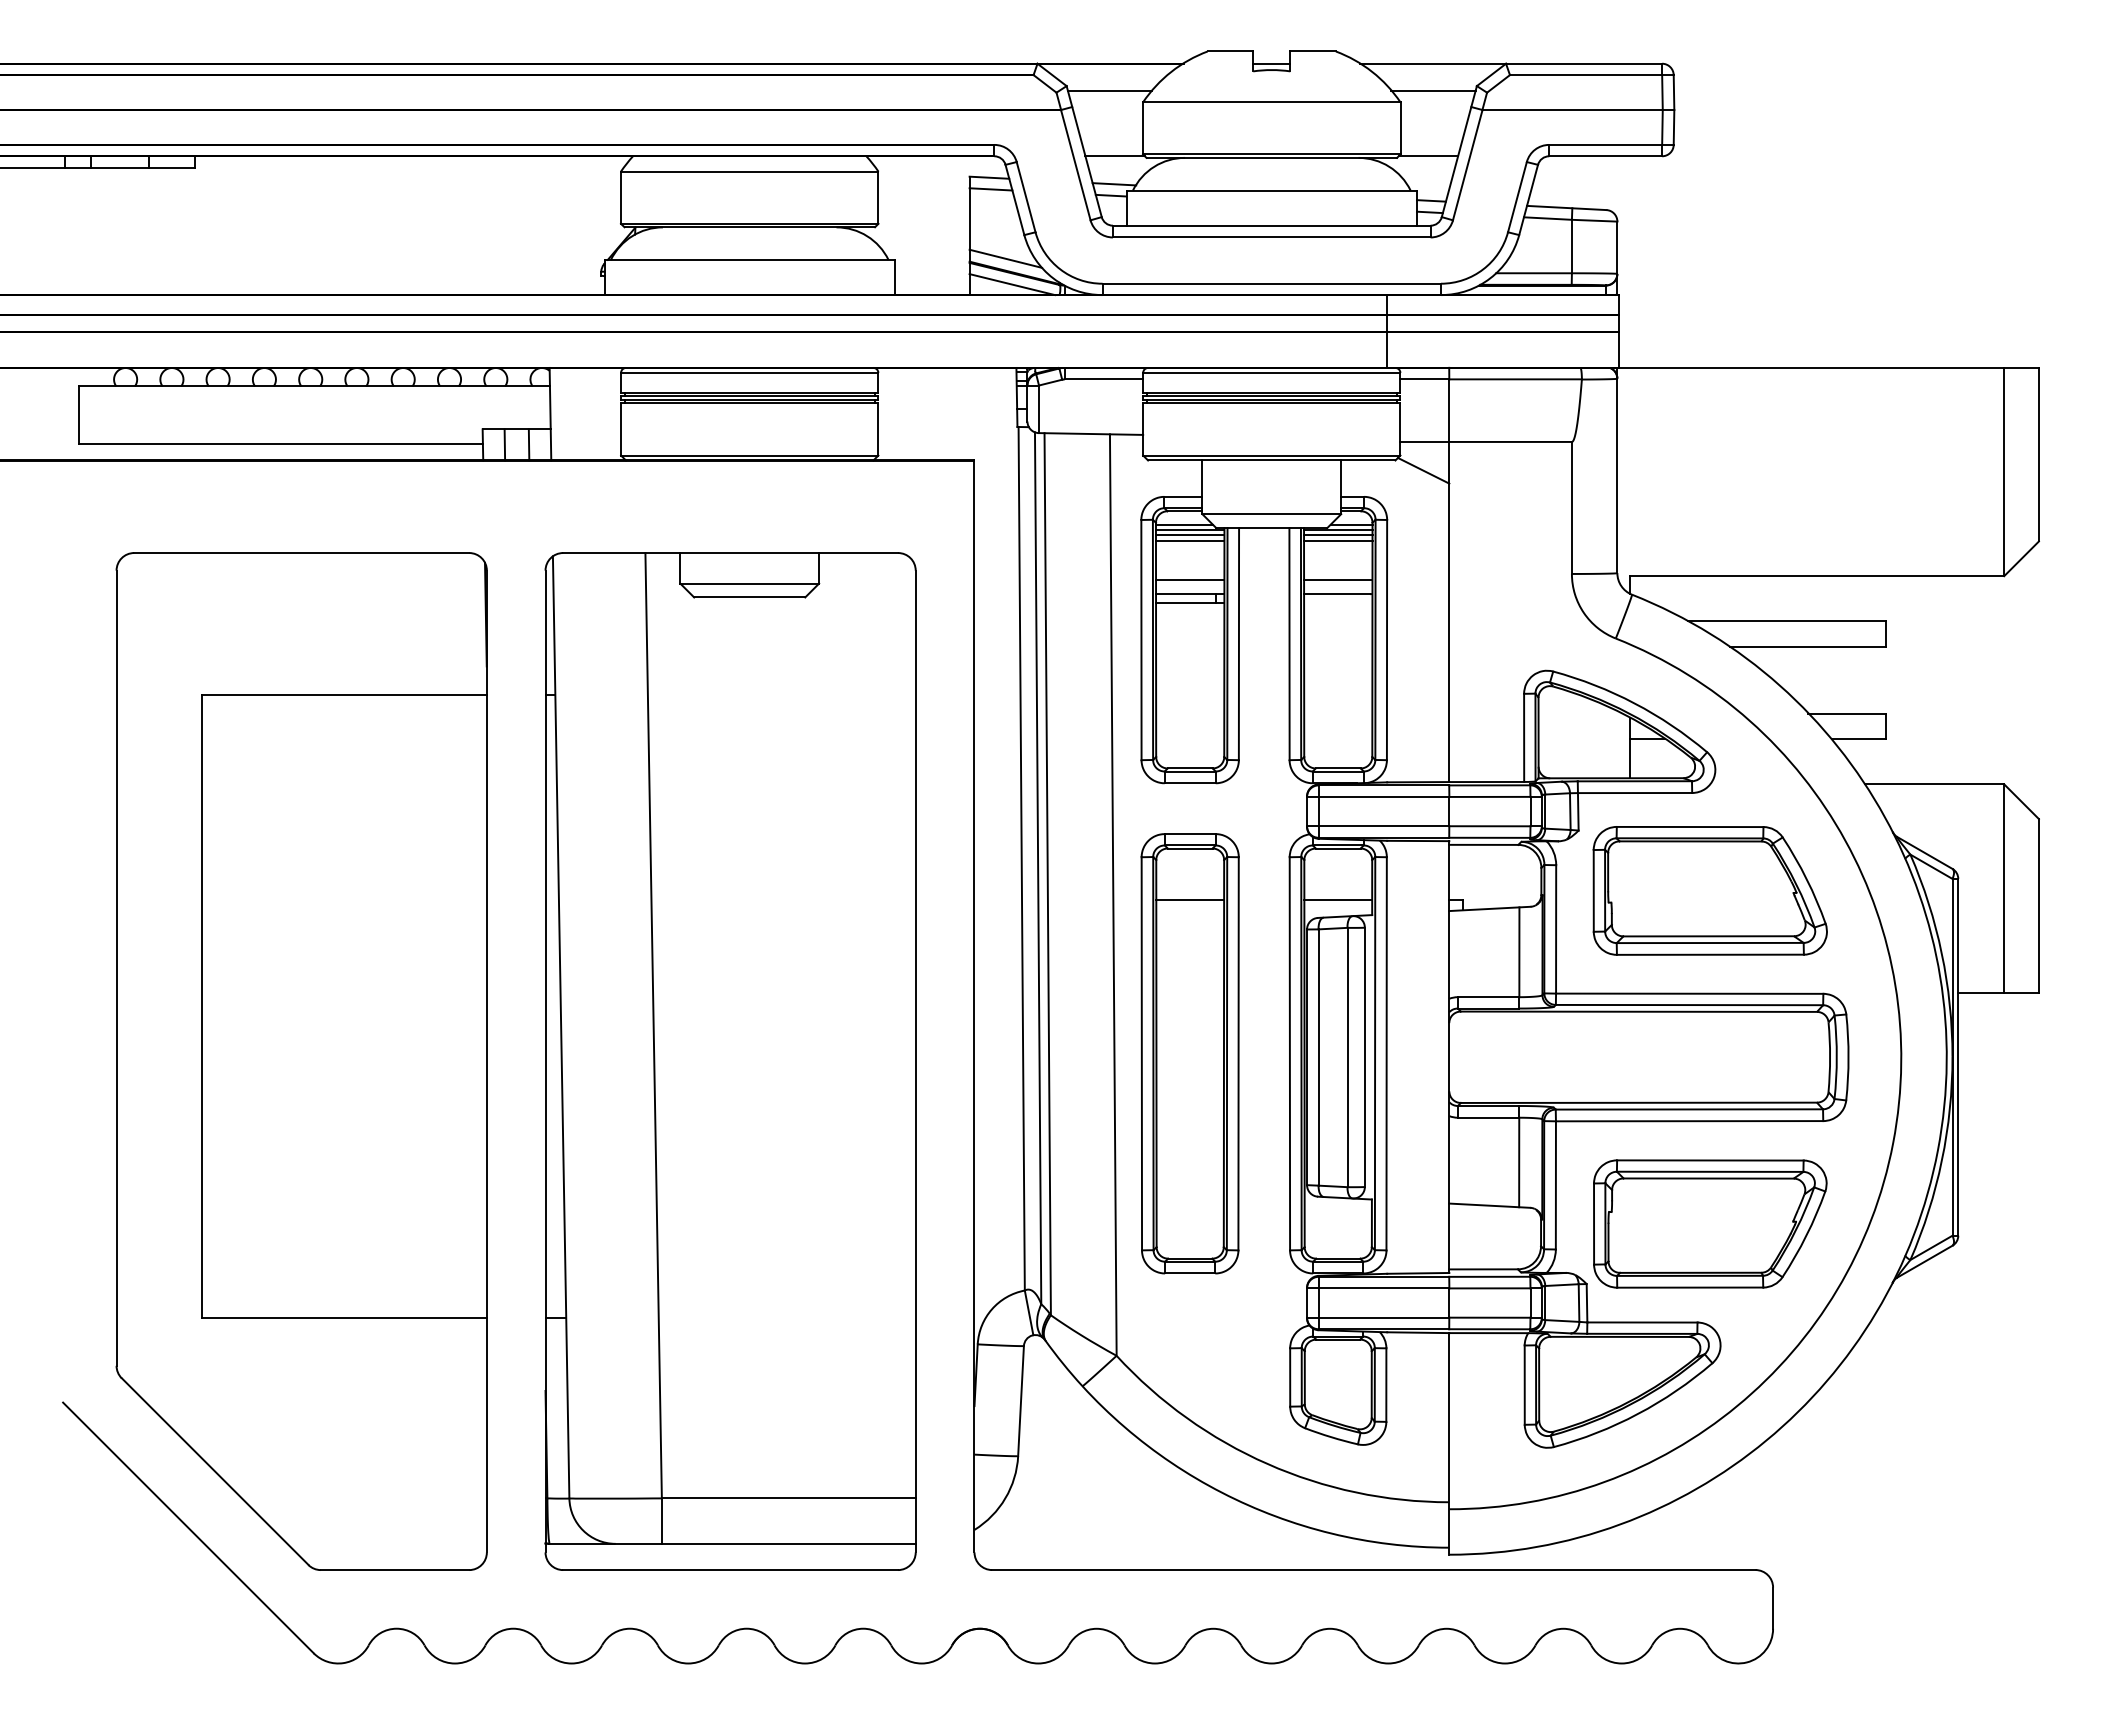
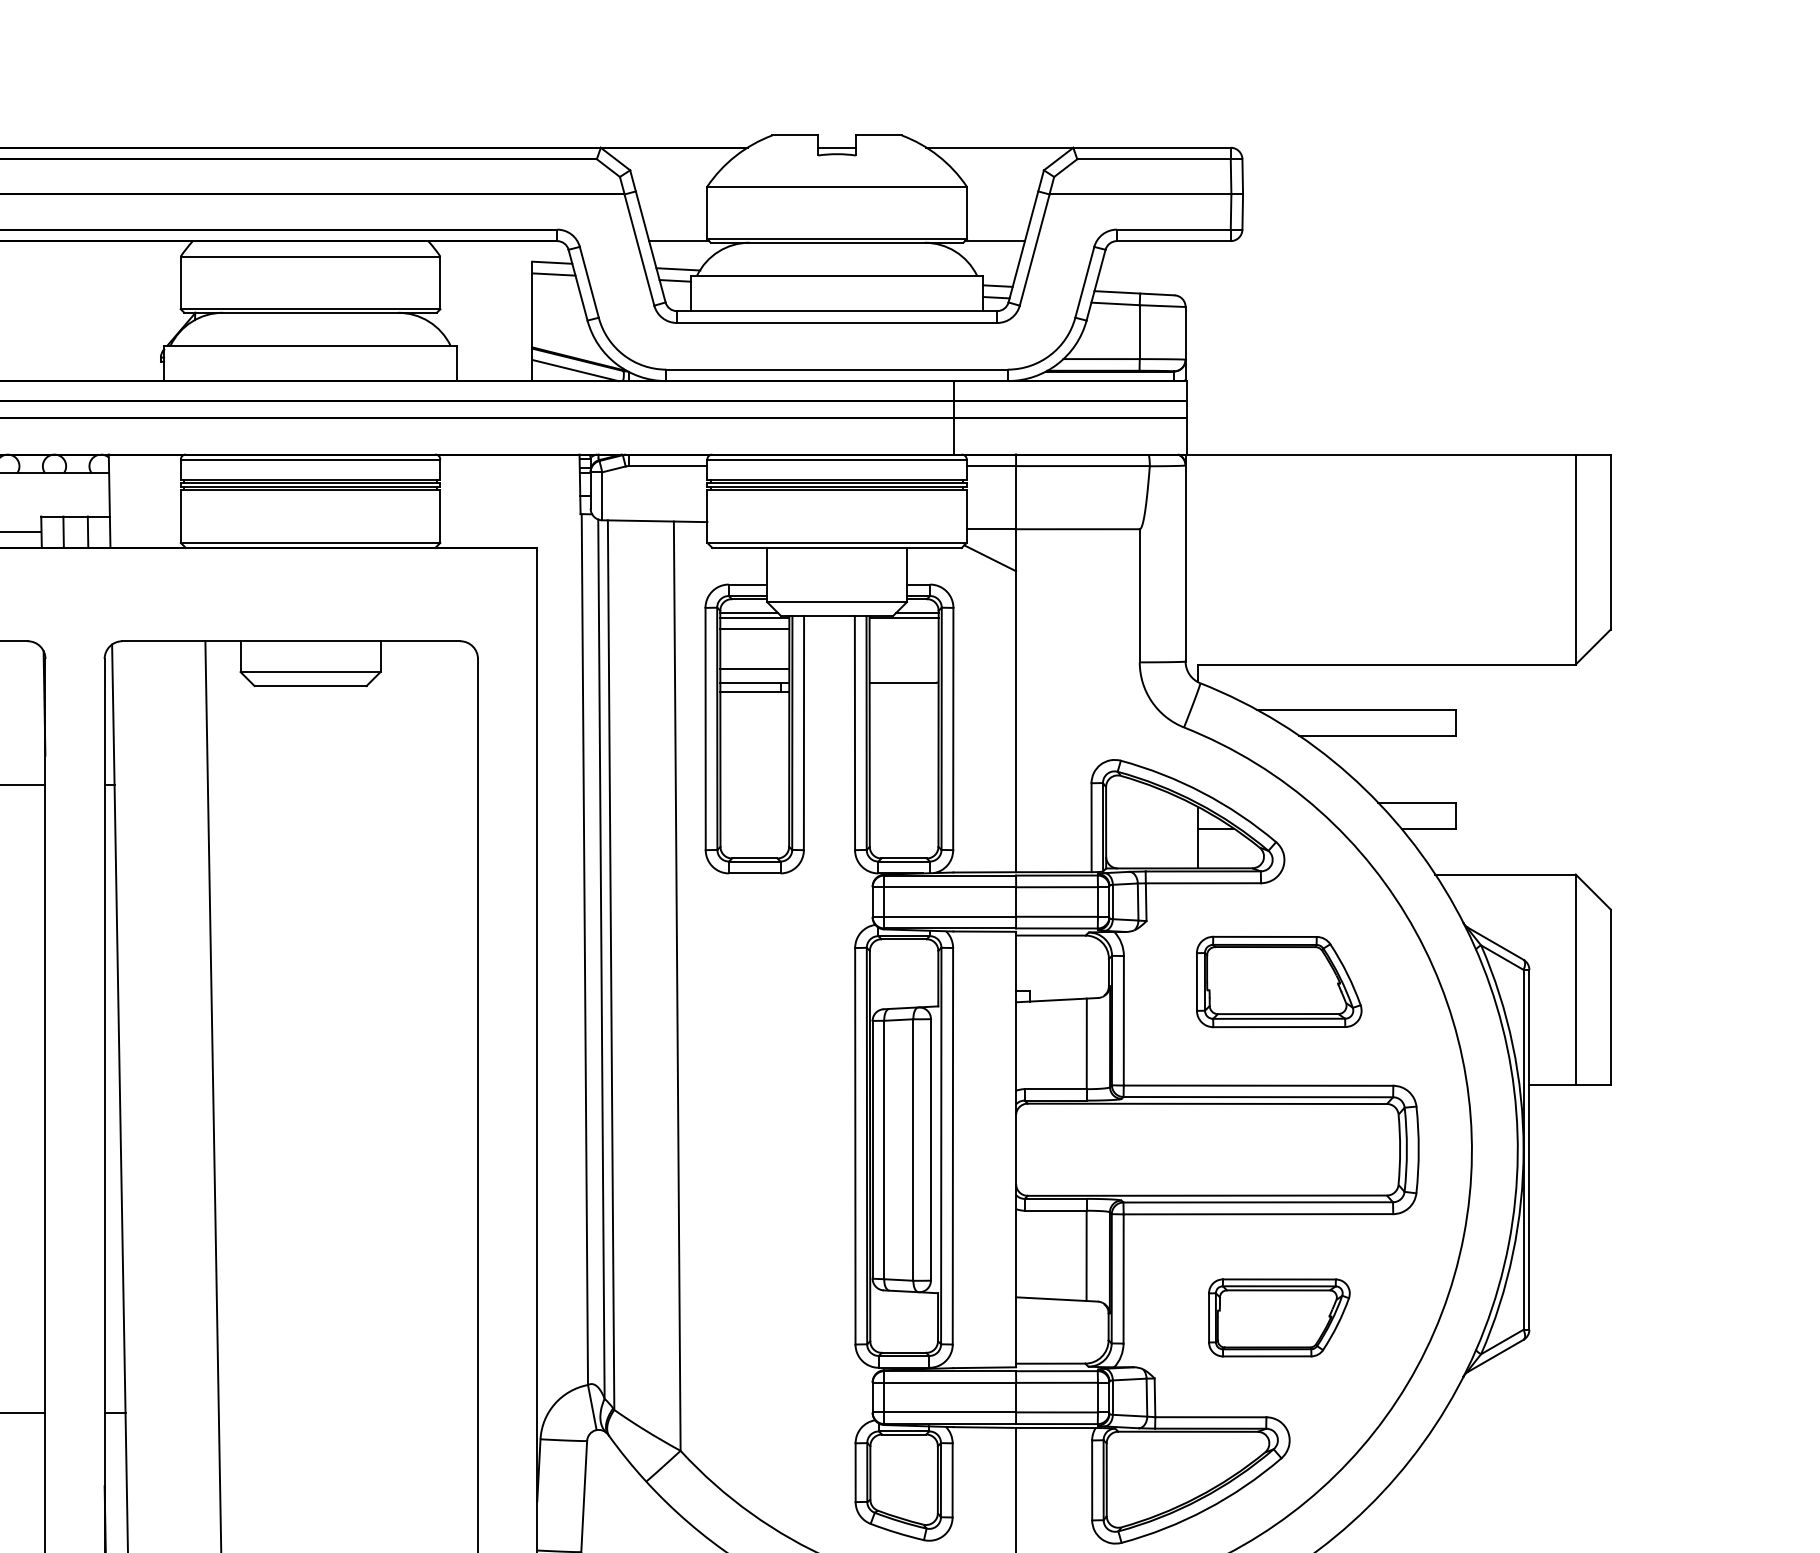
line: (1109, 90) -> (673, 174), removed
line: (1433, 90) -> (1000, 174), removed
line: (1005, 258) -> (568, 344), removed
line: (1189, 534) -> (754, 622), removed
line: (1338, 534) -> (904, 622), removed
line: (1338, 541) -> (904, 629), removed
line: (1338, 580) -> (904, 668), removed
part: (1709, 890) -> (1278, 981), size x0.7
line: (1338, 900) -> (904, 991), removed
part: (1189, 1053) -> (754, 1145), removed
part: (1710, 1223) -> (1279, 1317), size x0.6

